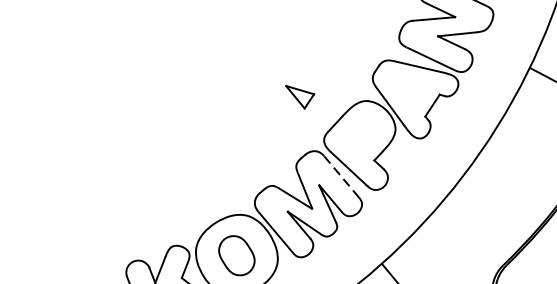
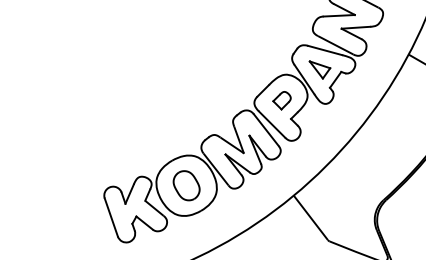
part: (299, 96) -> (319, 69), moved
part: (360, 136) -> (281, 100), added
line: (341, 175) -> (266, 129), dashed -> solid

